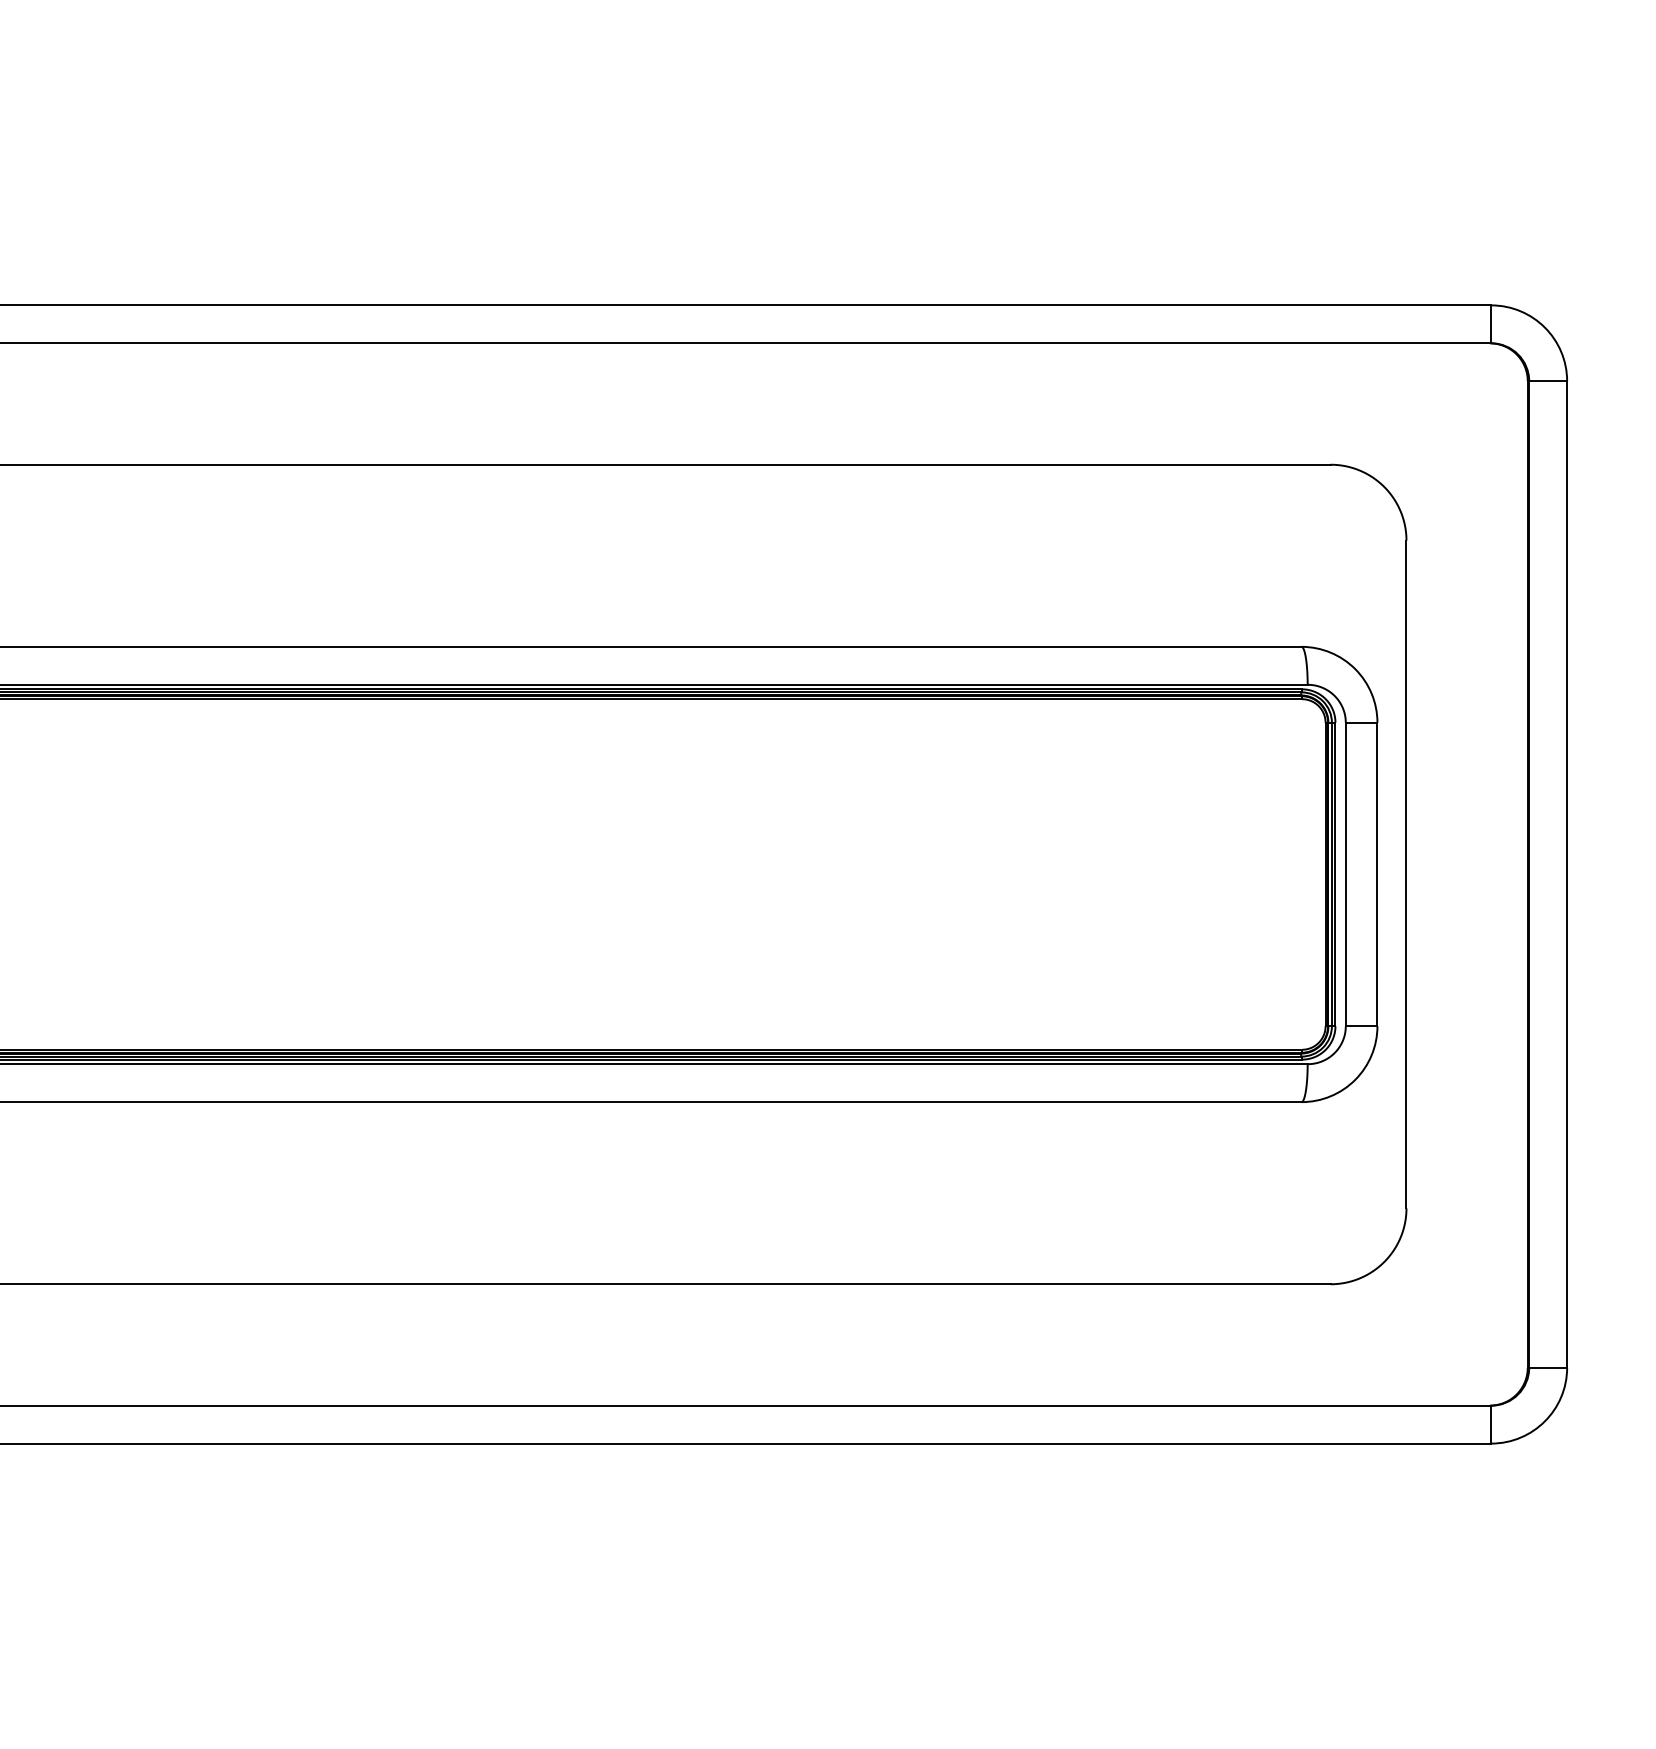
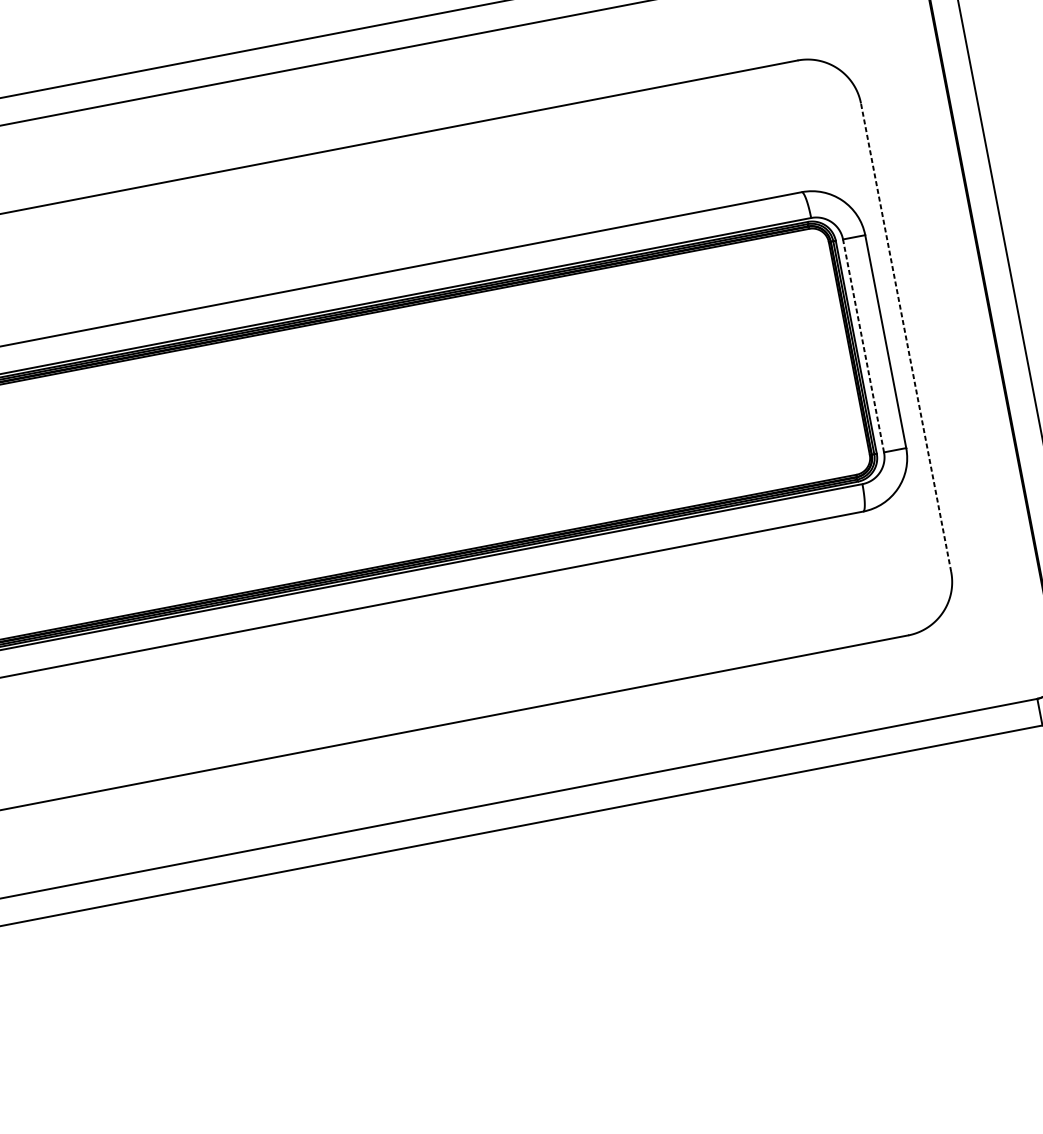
line: (1345, 874) -> (863, 345), solid -> dashed
line: (1406, 874) -> (906, 337), solid -> dashed

